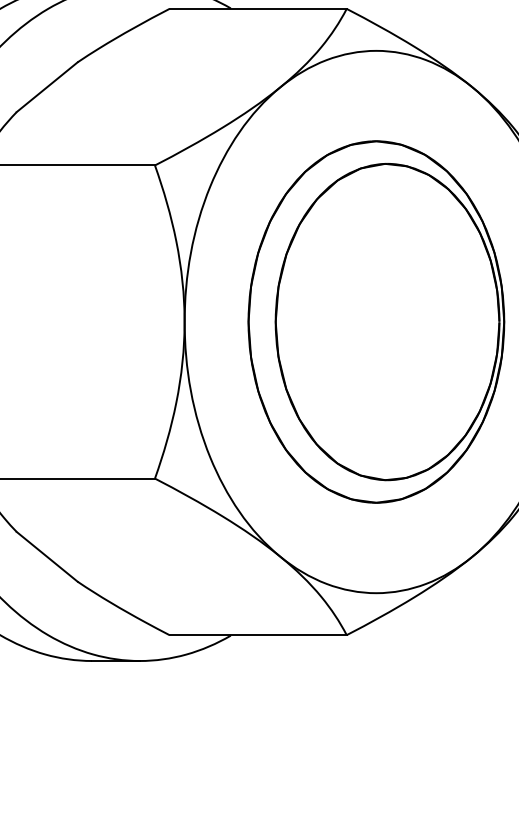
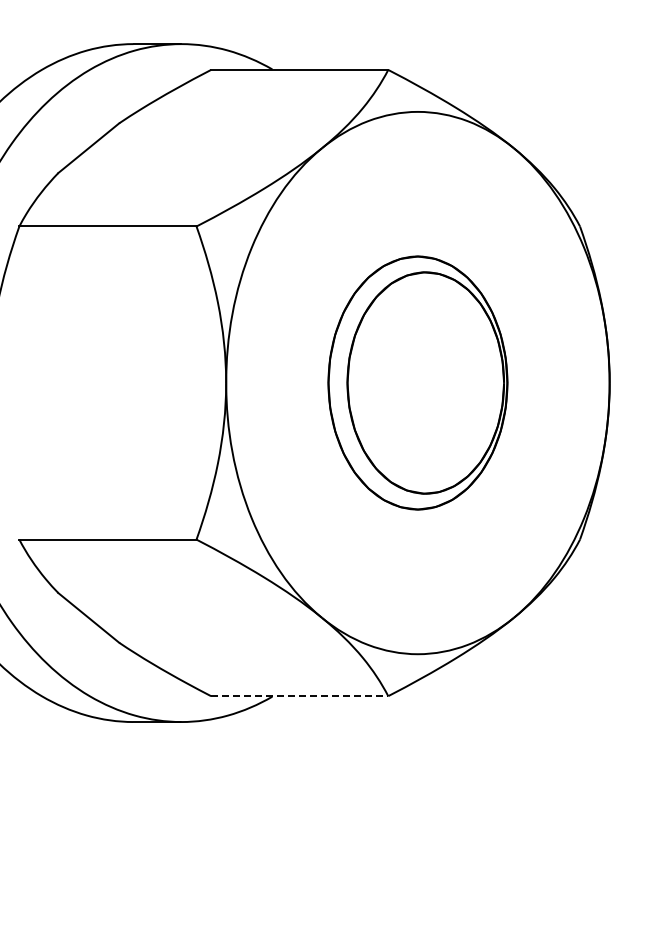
part: (375, 321) -> (417, 382), size x0.7
line: (257, 635) -> (299, 696), solid -> dashed

